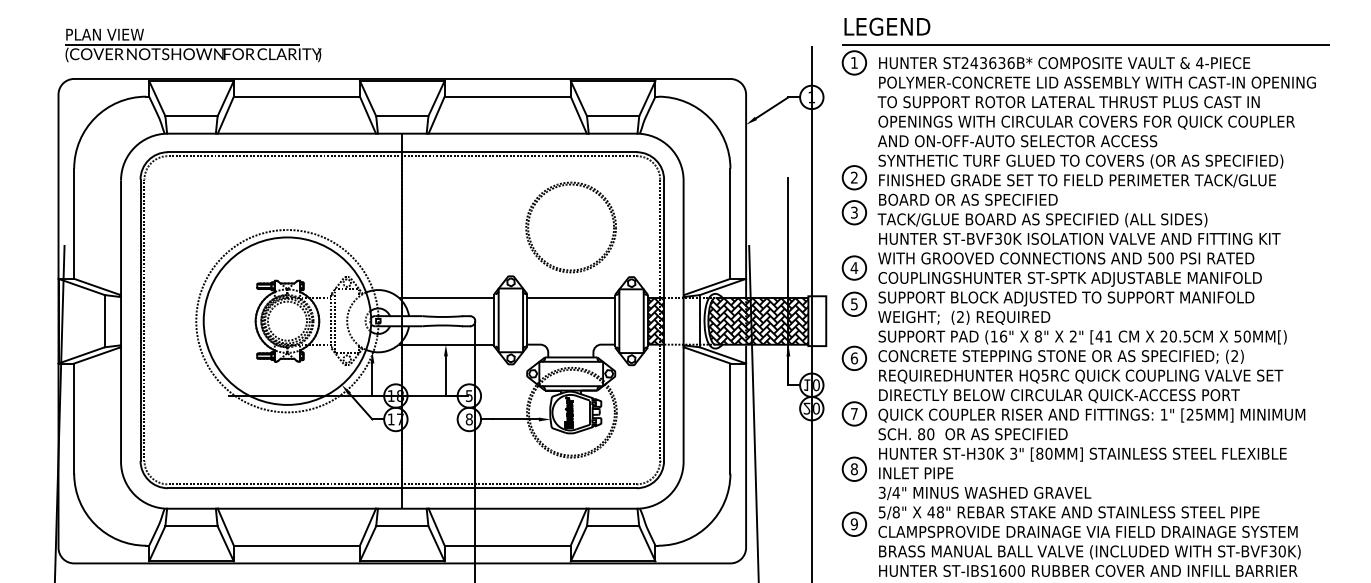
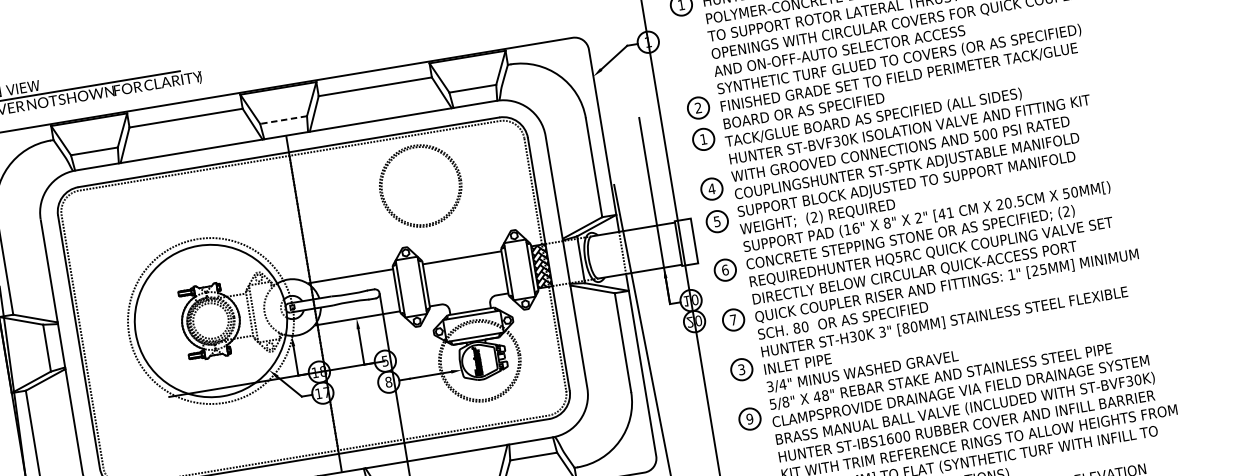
line: (401, 116) -> (282, 120), solid -> dashed
text: (854, 212) -> (703, 139), 3 -> 1
part: (529, 227) -> (383, 192), moved
hatch: (758, 320) -> (633, 250), removed
text: (853, 469) -> (741, 370), 8 -> 3

